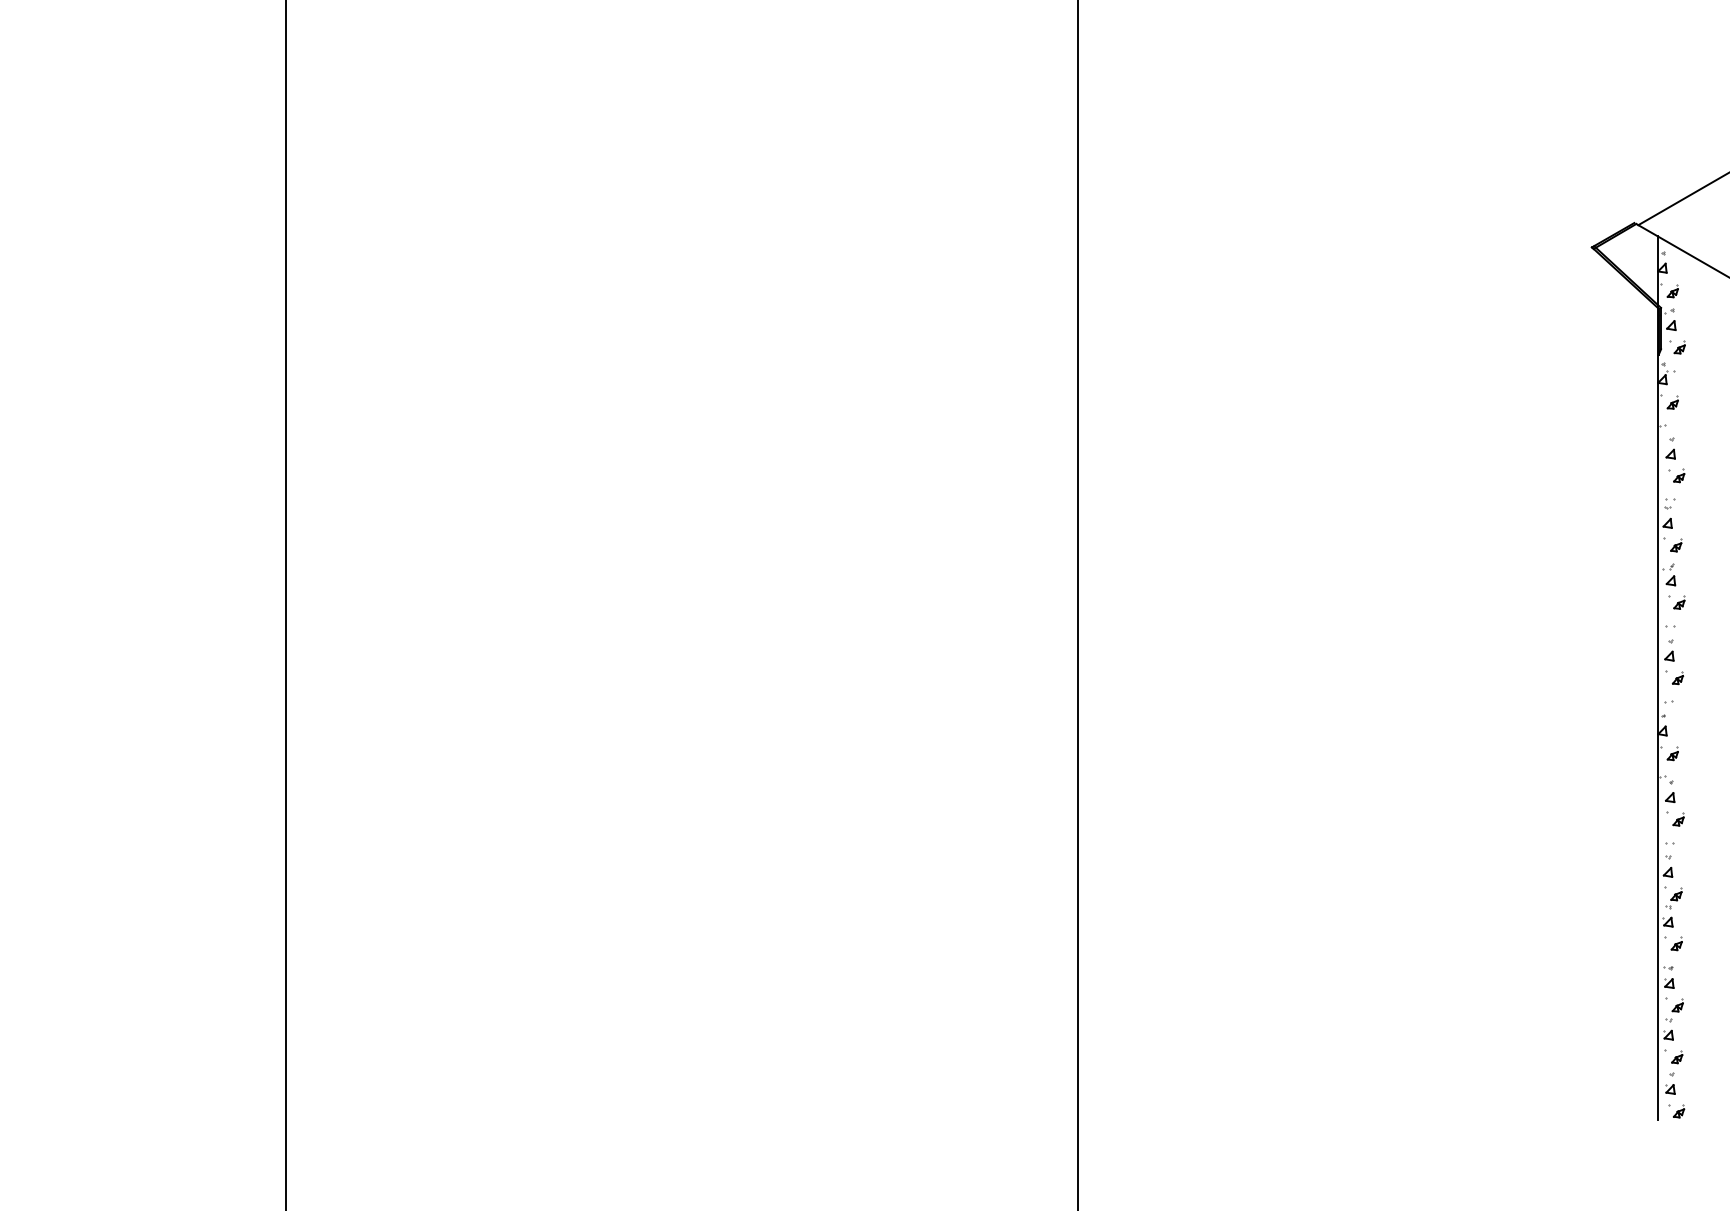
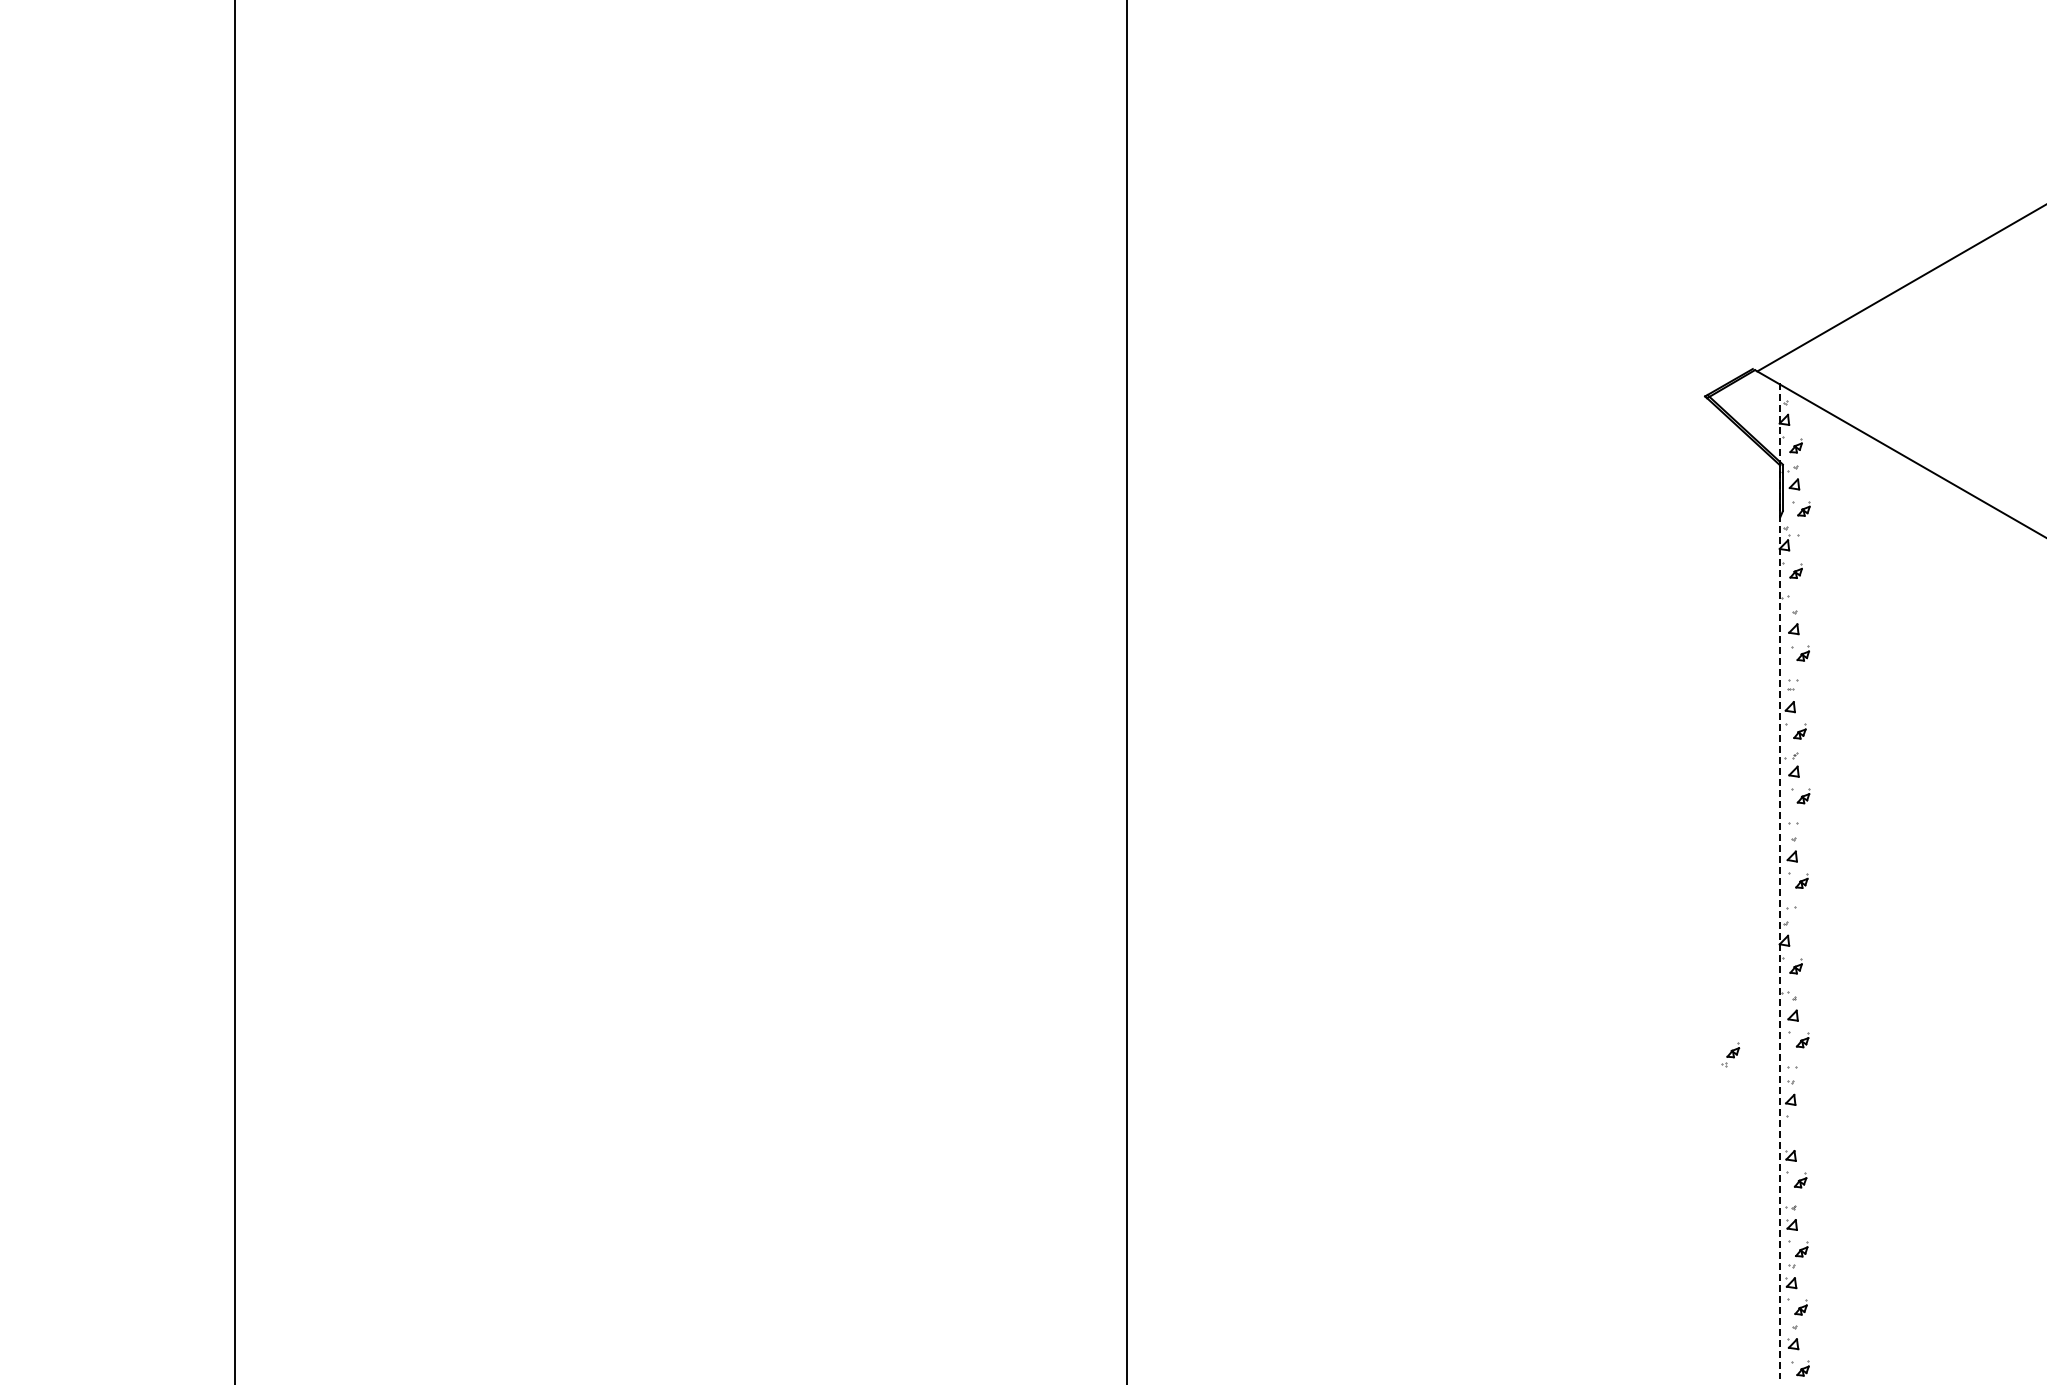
line: (1658, 678) -> (1779, 881), solid -> dashed
part: (1674, 897) -> (1730, 1054), moved

